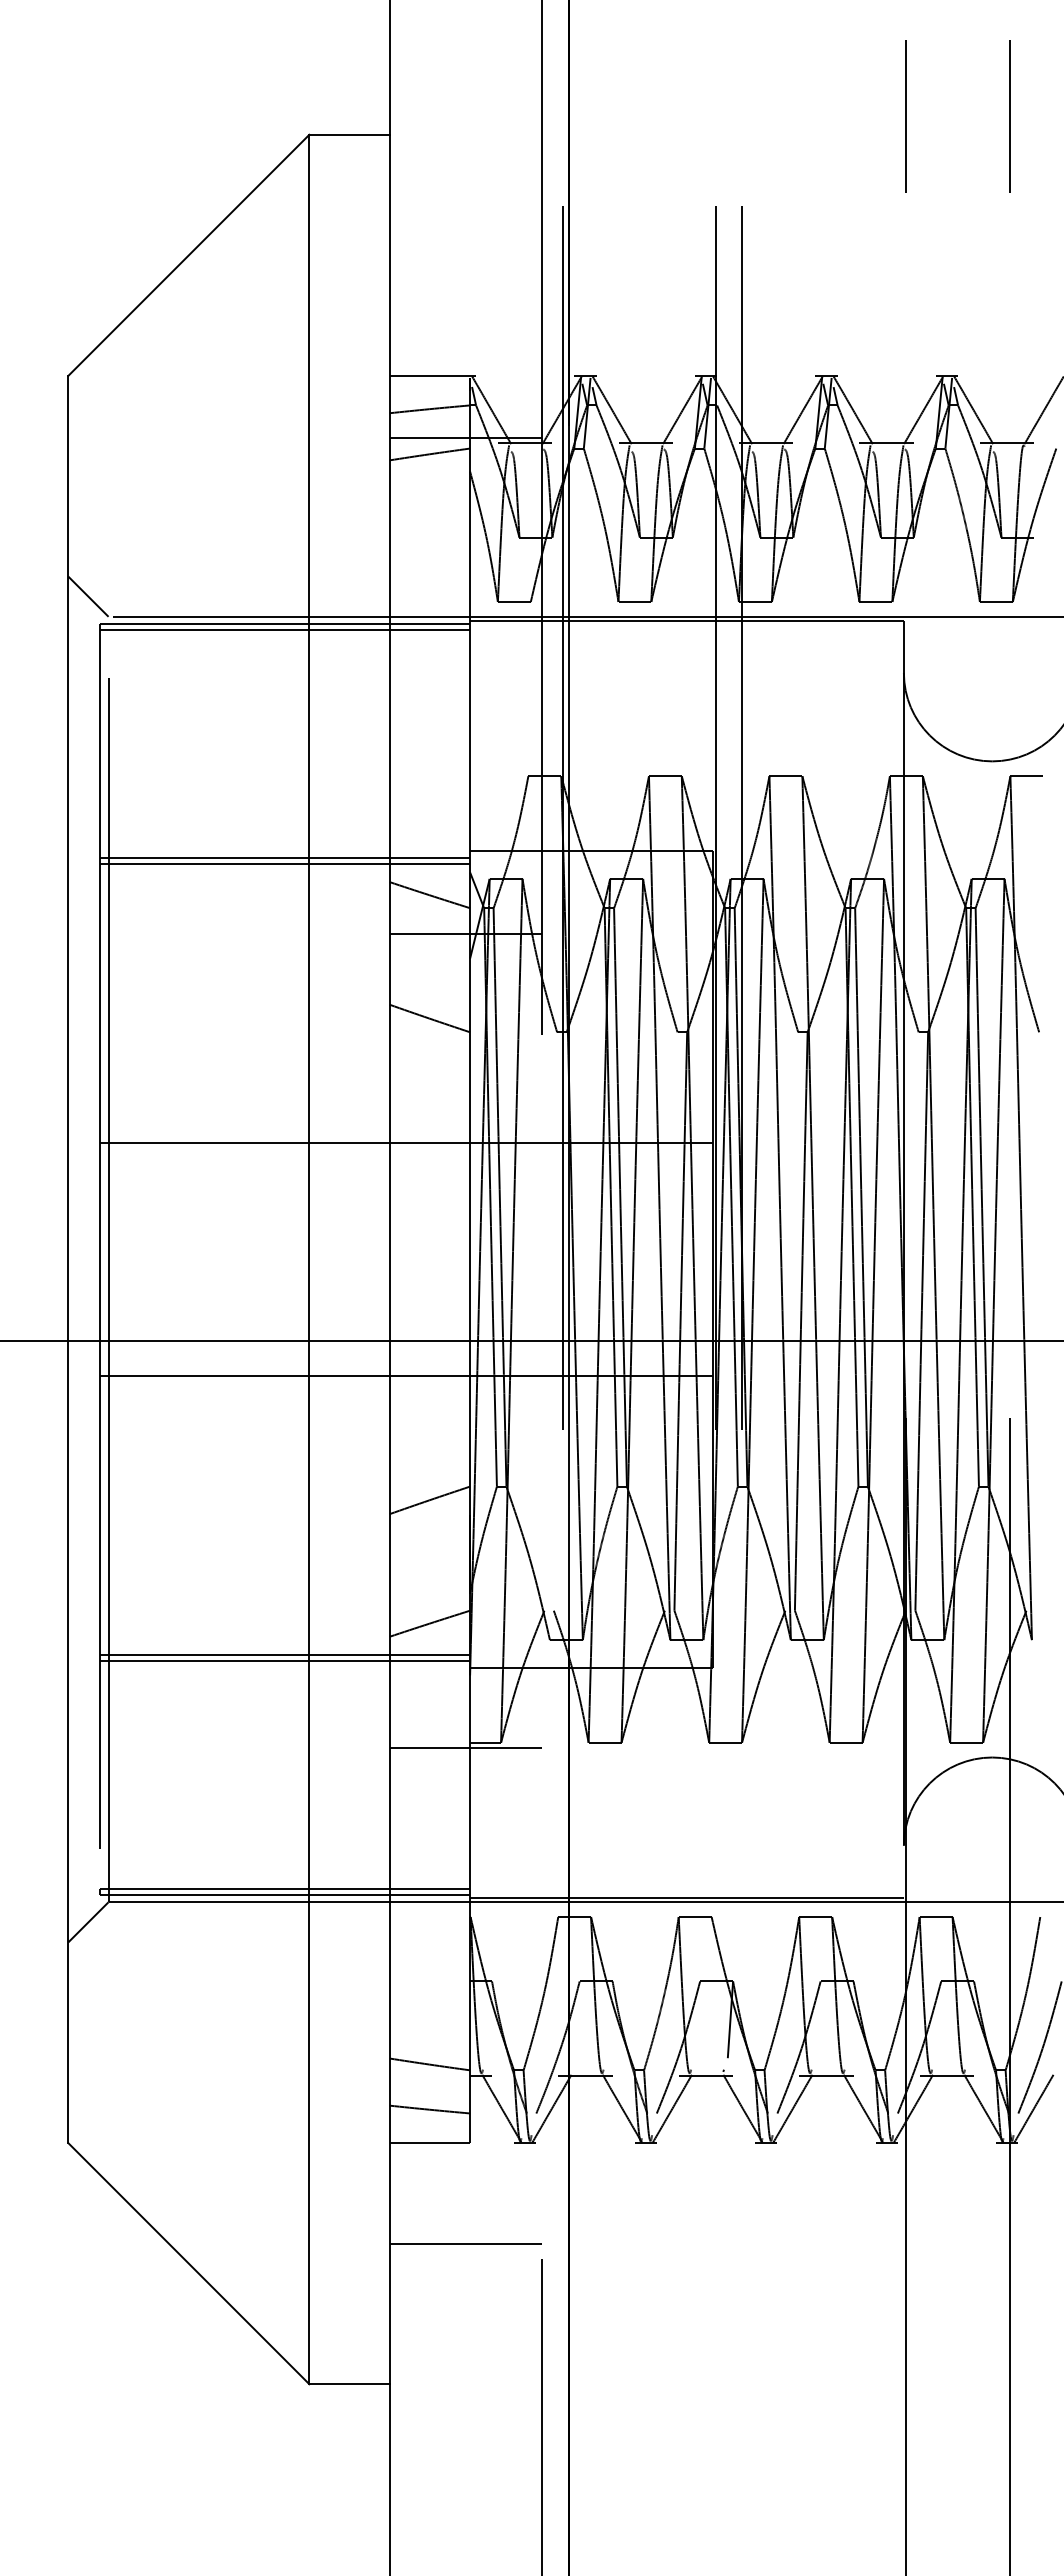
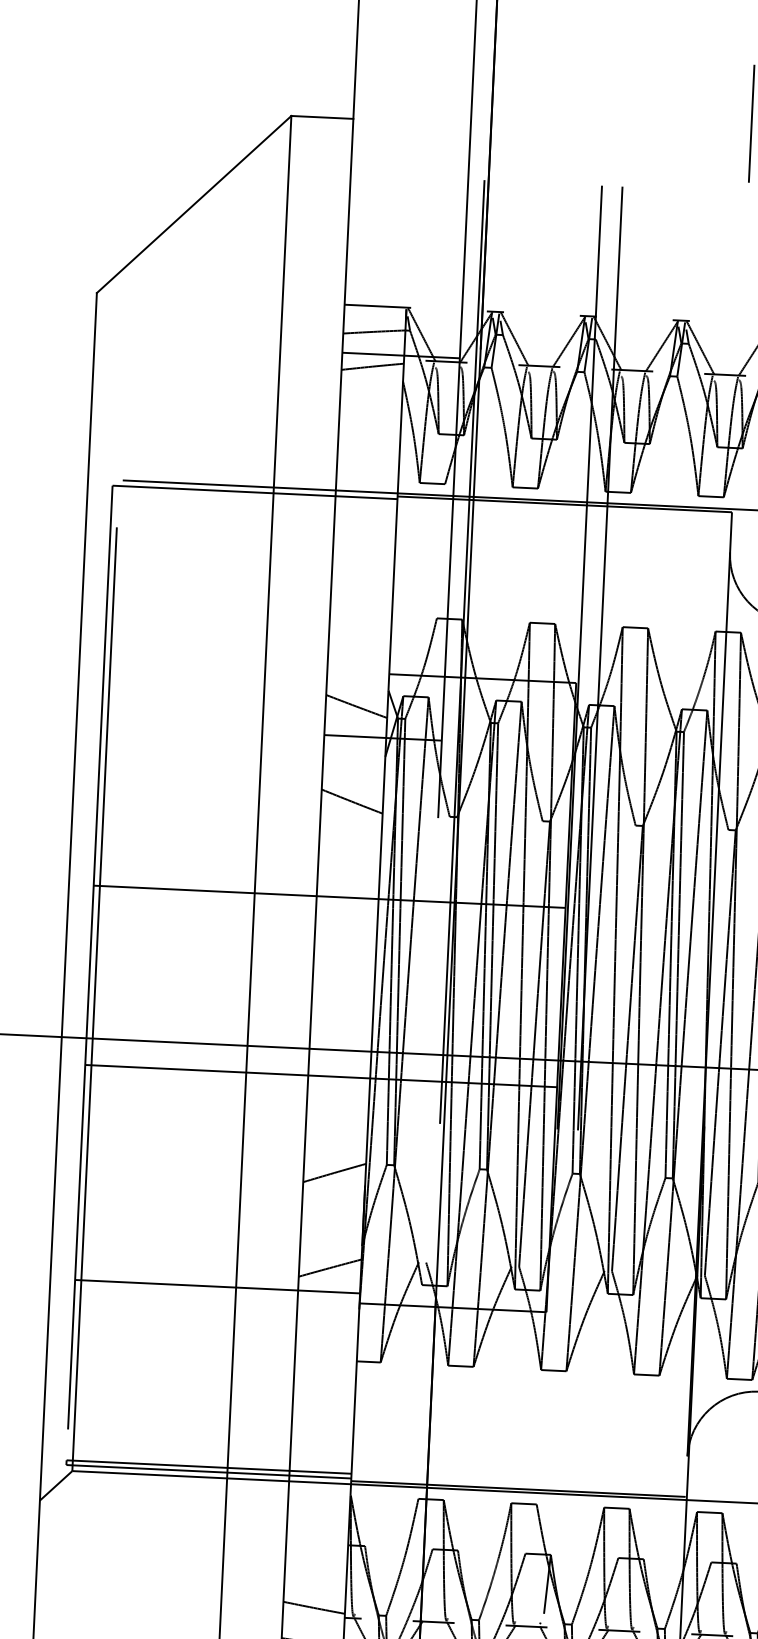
line: (88, 596) -> (104, 463), removed
line: (285, 630) -> (254, 497), removed
line: (285, 858) -> (246, 672), removed
line: (285, 864) -> (246, 677), removed
line: (285, 1660) -> (217, 1291), removed
line: (465, 1748) -> (353, 1365), removed

